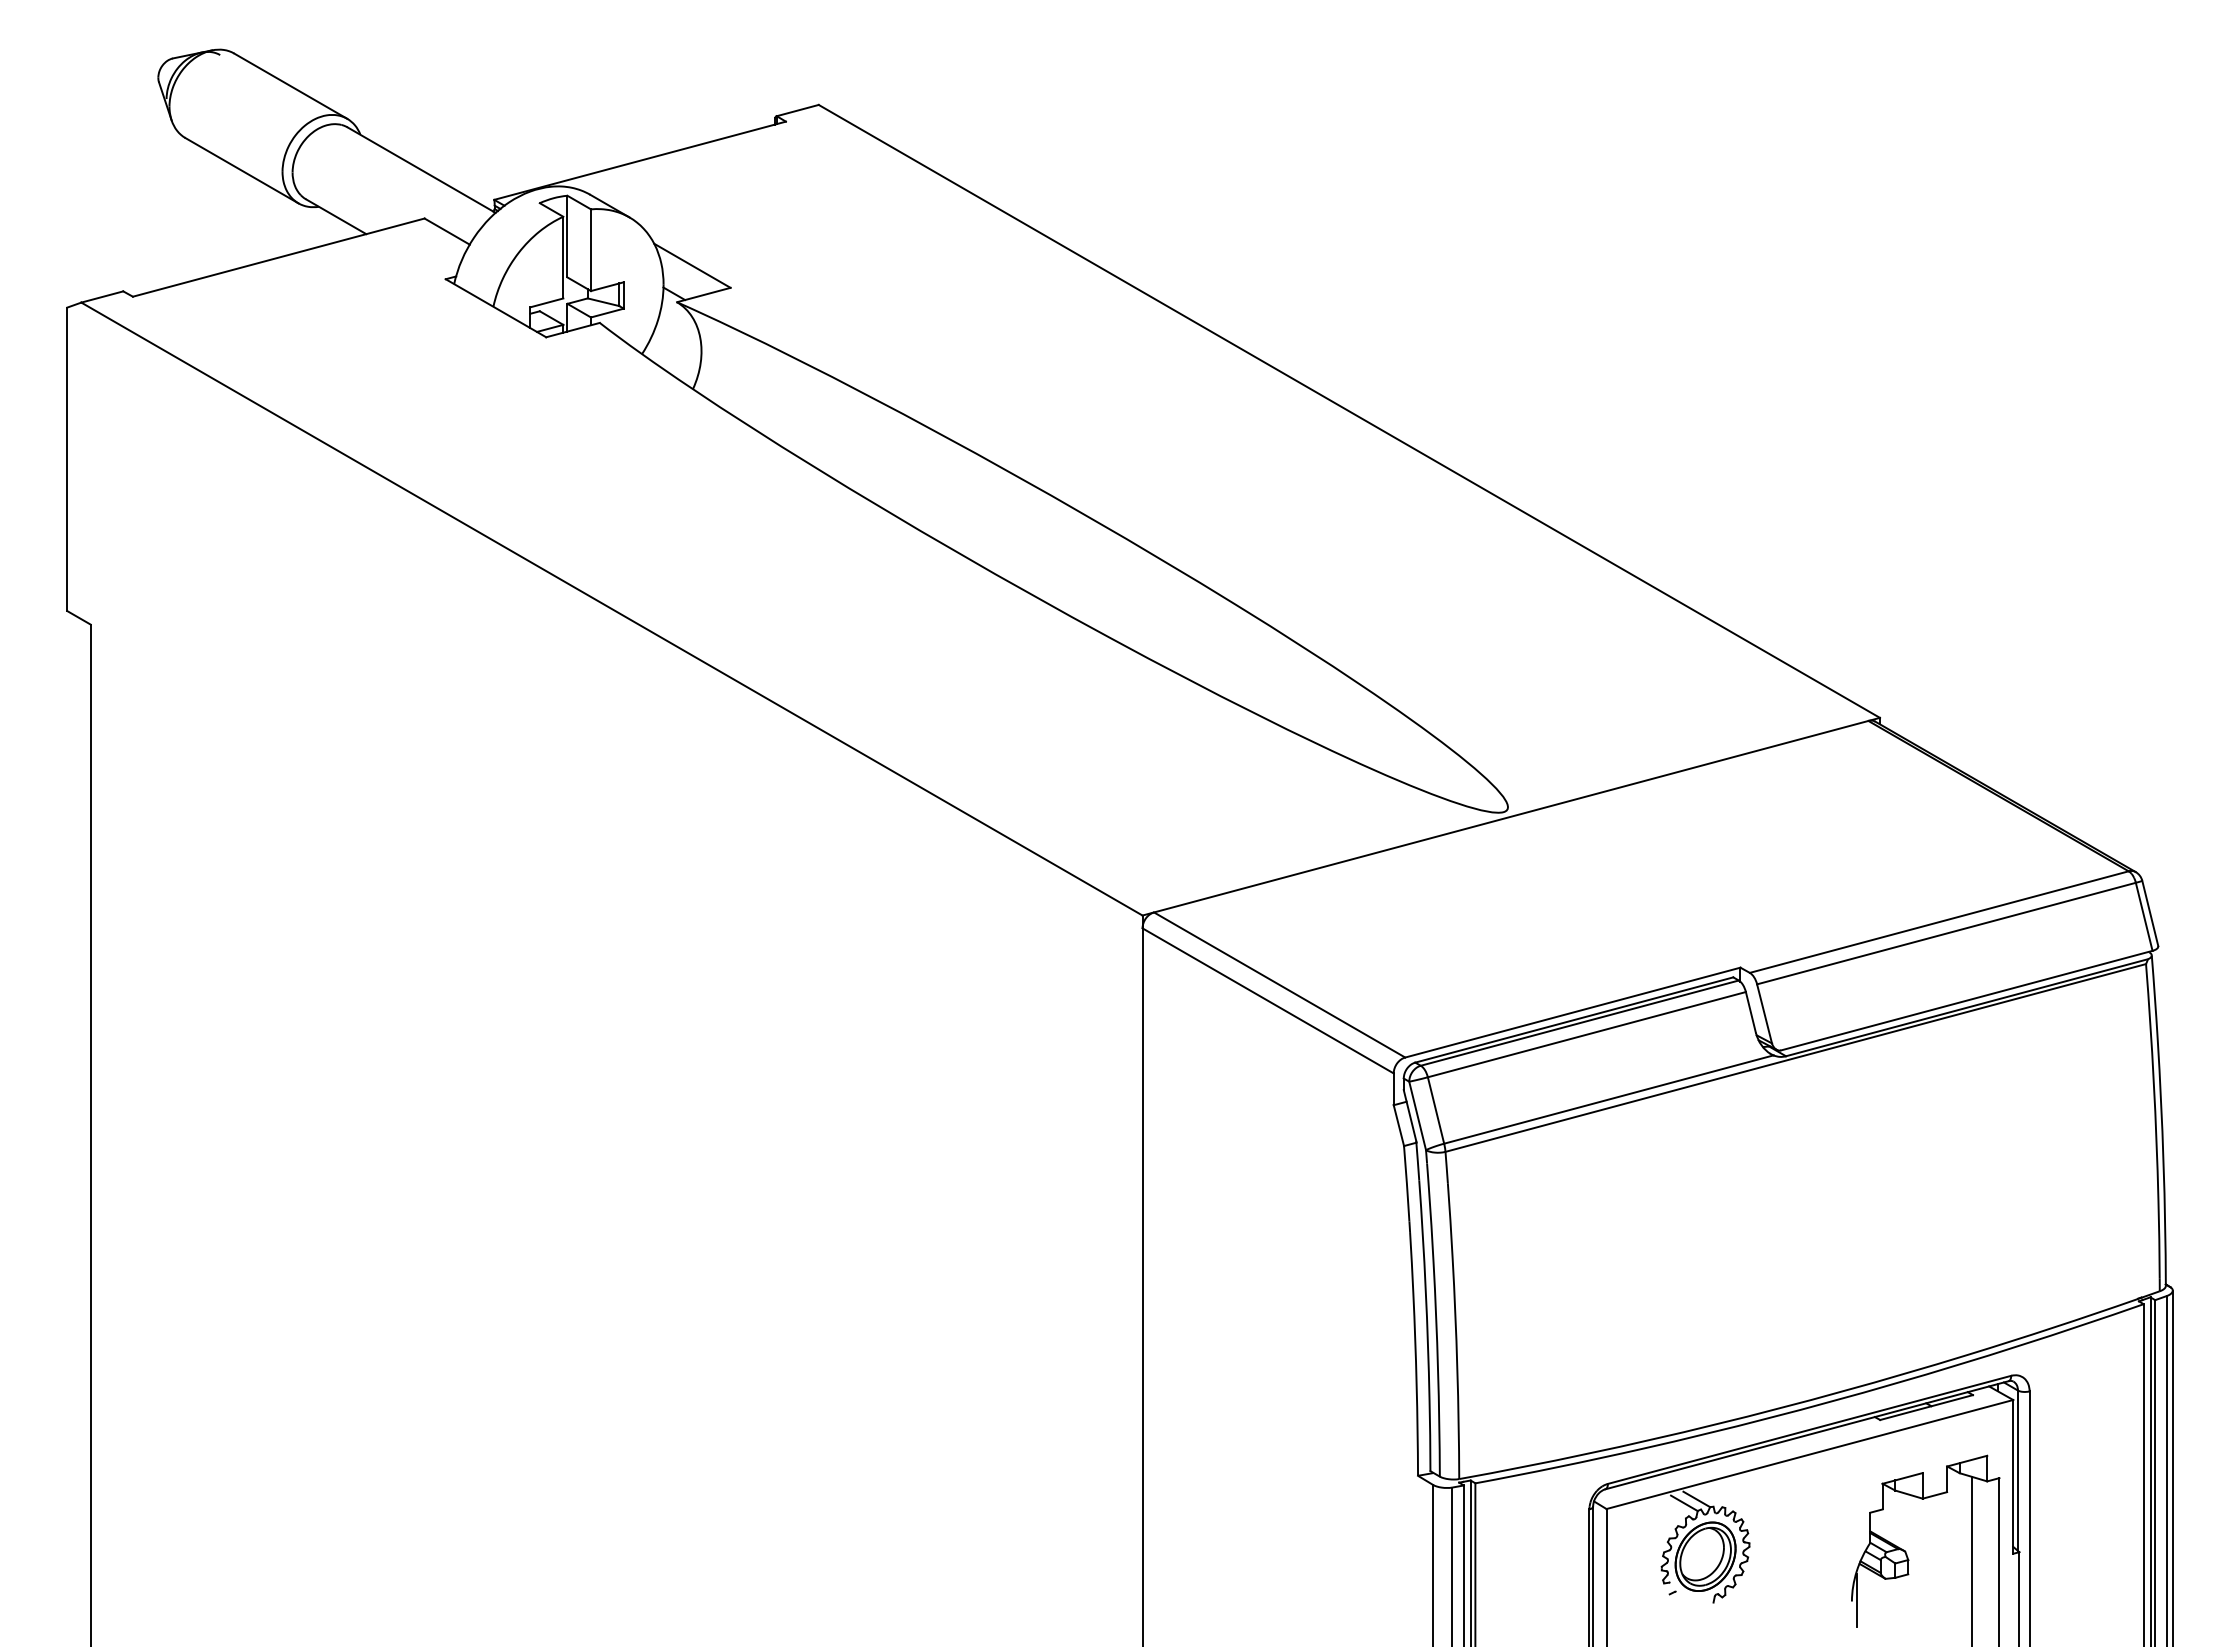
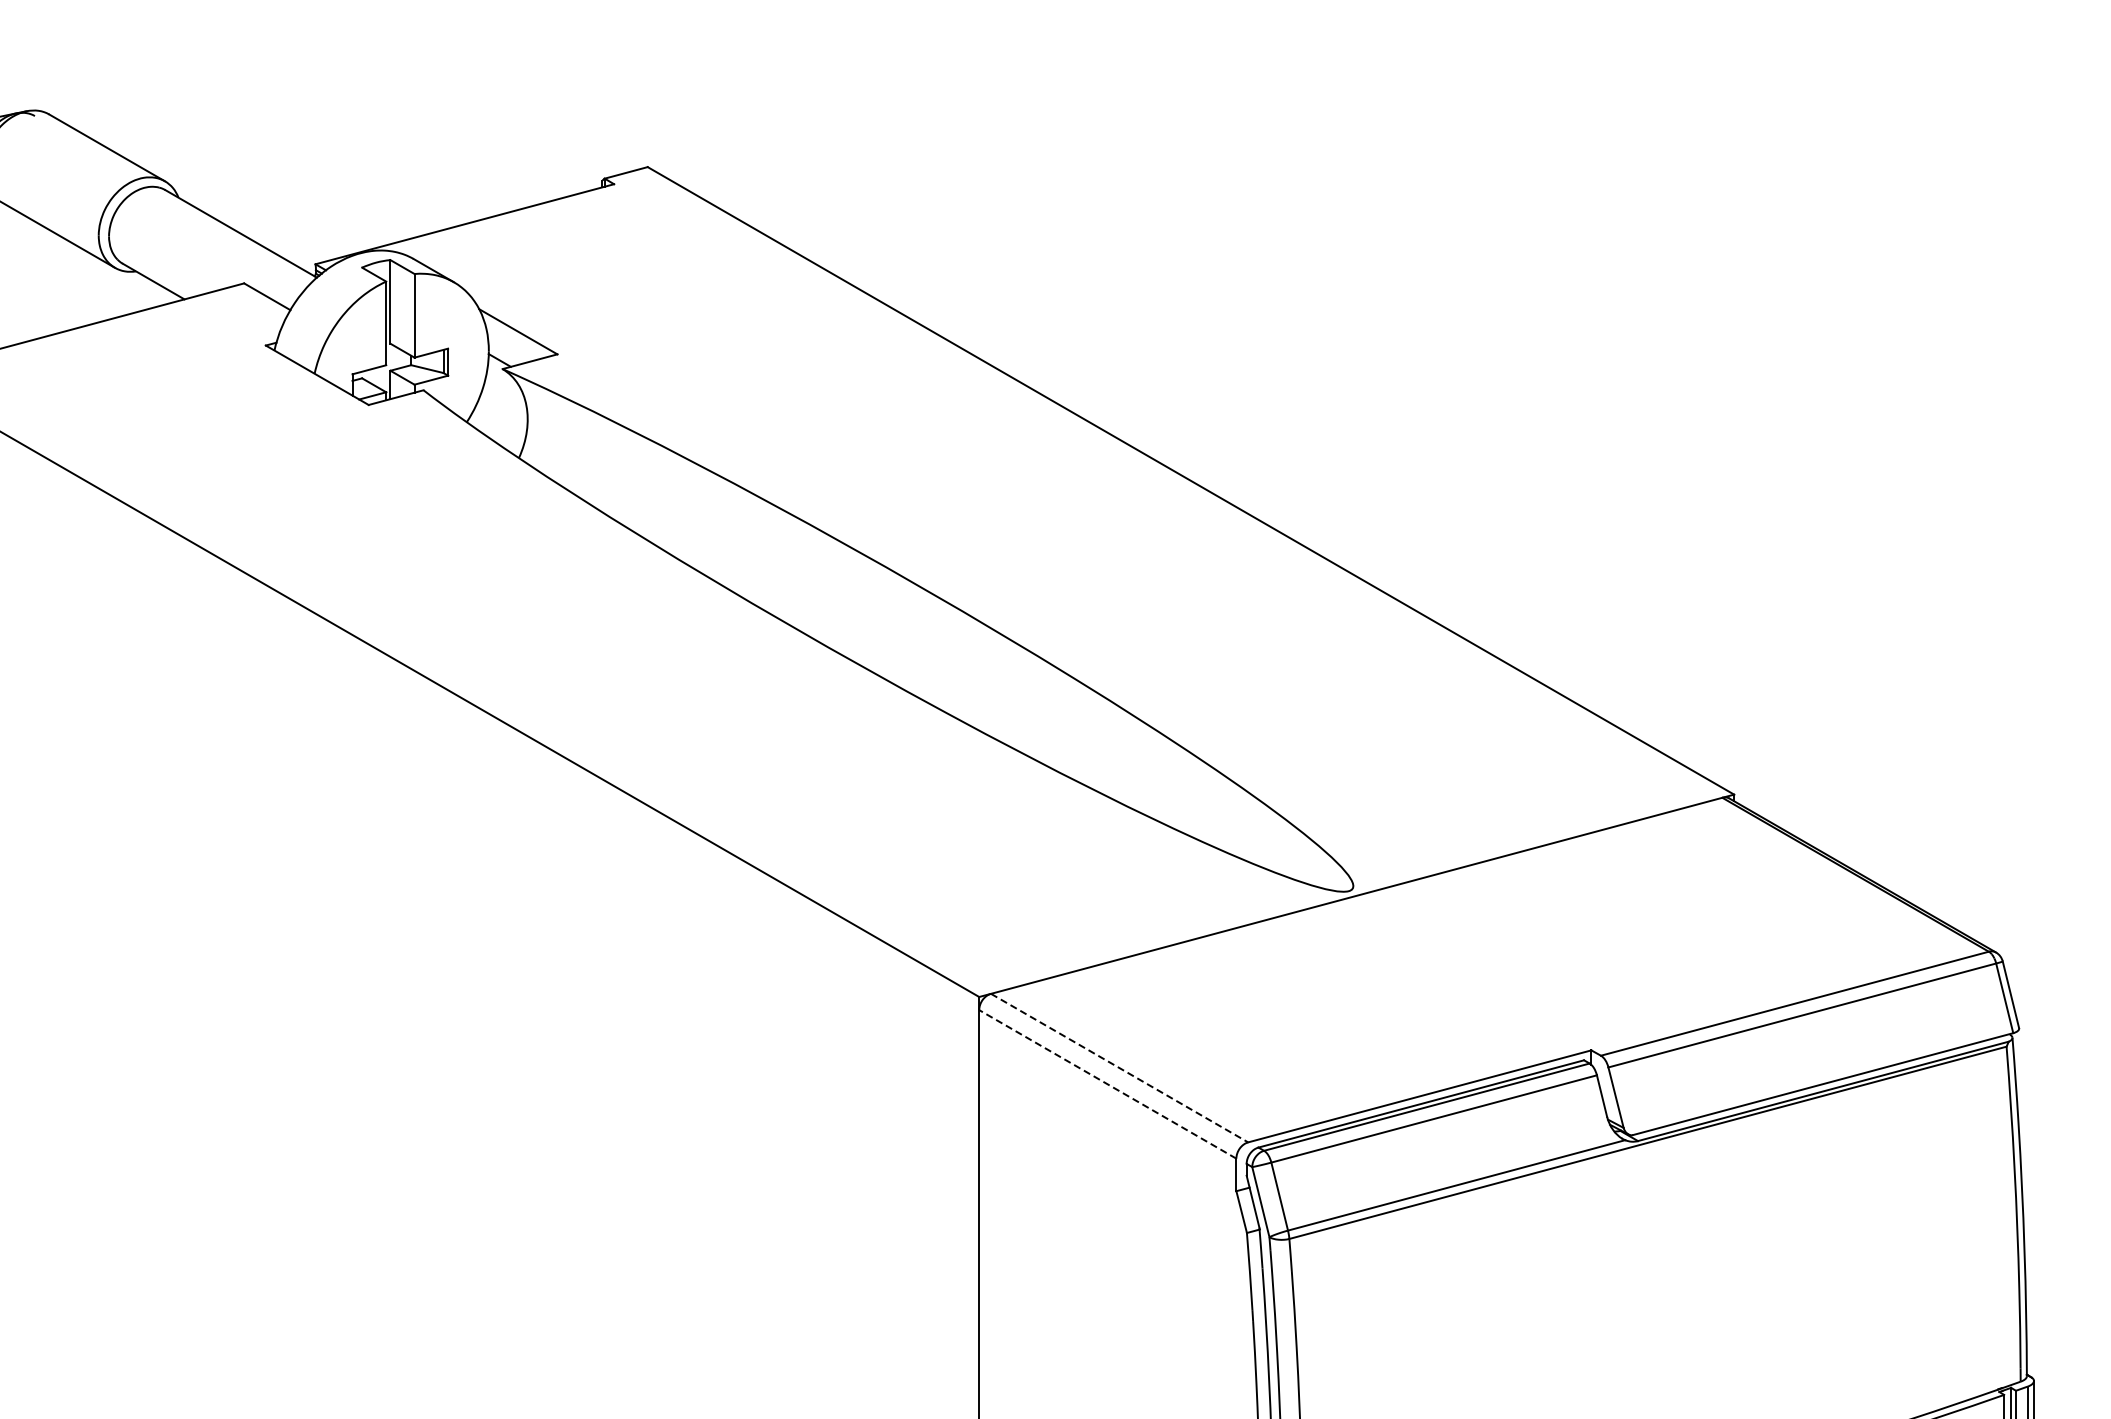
line: (1280, 985) -> (1120, 1068), solid -> dashed
line: (1267, 1000) -> (1107, 1083), solid -> dashed

